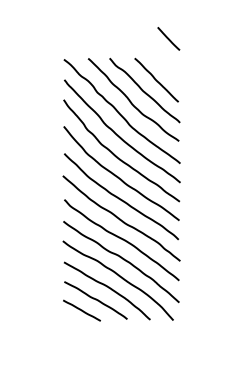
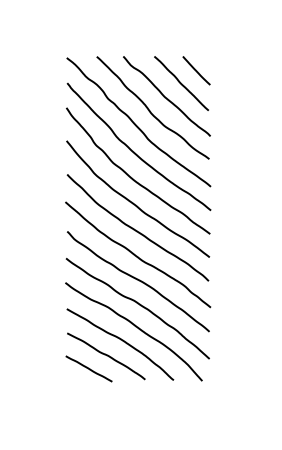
line: (168, 38) -> (196, 70), moved

